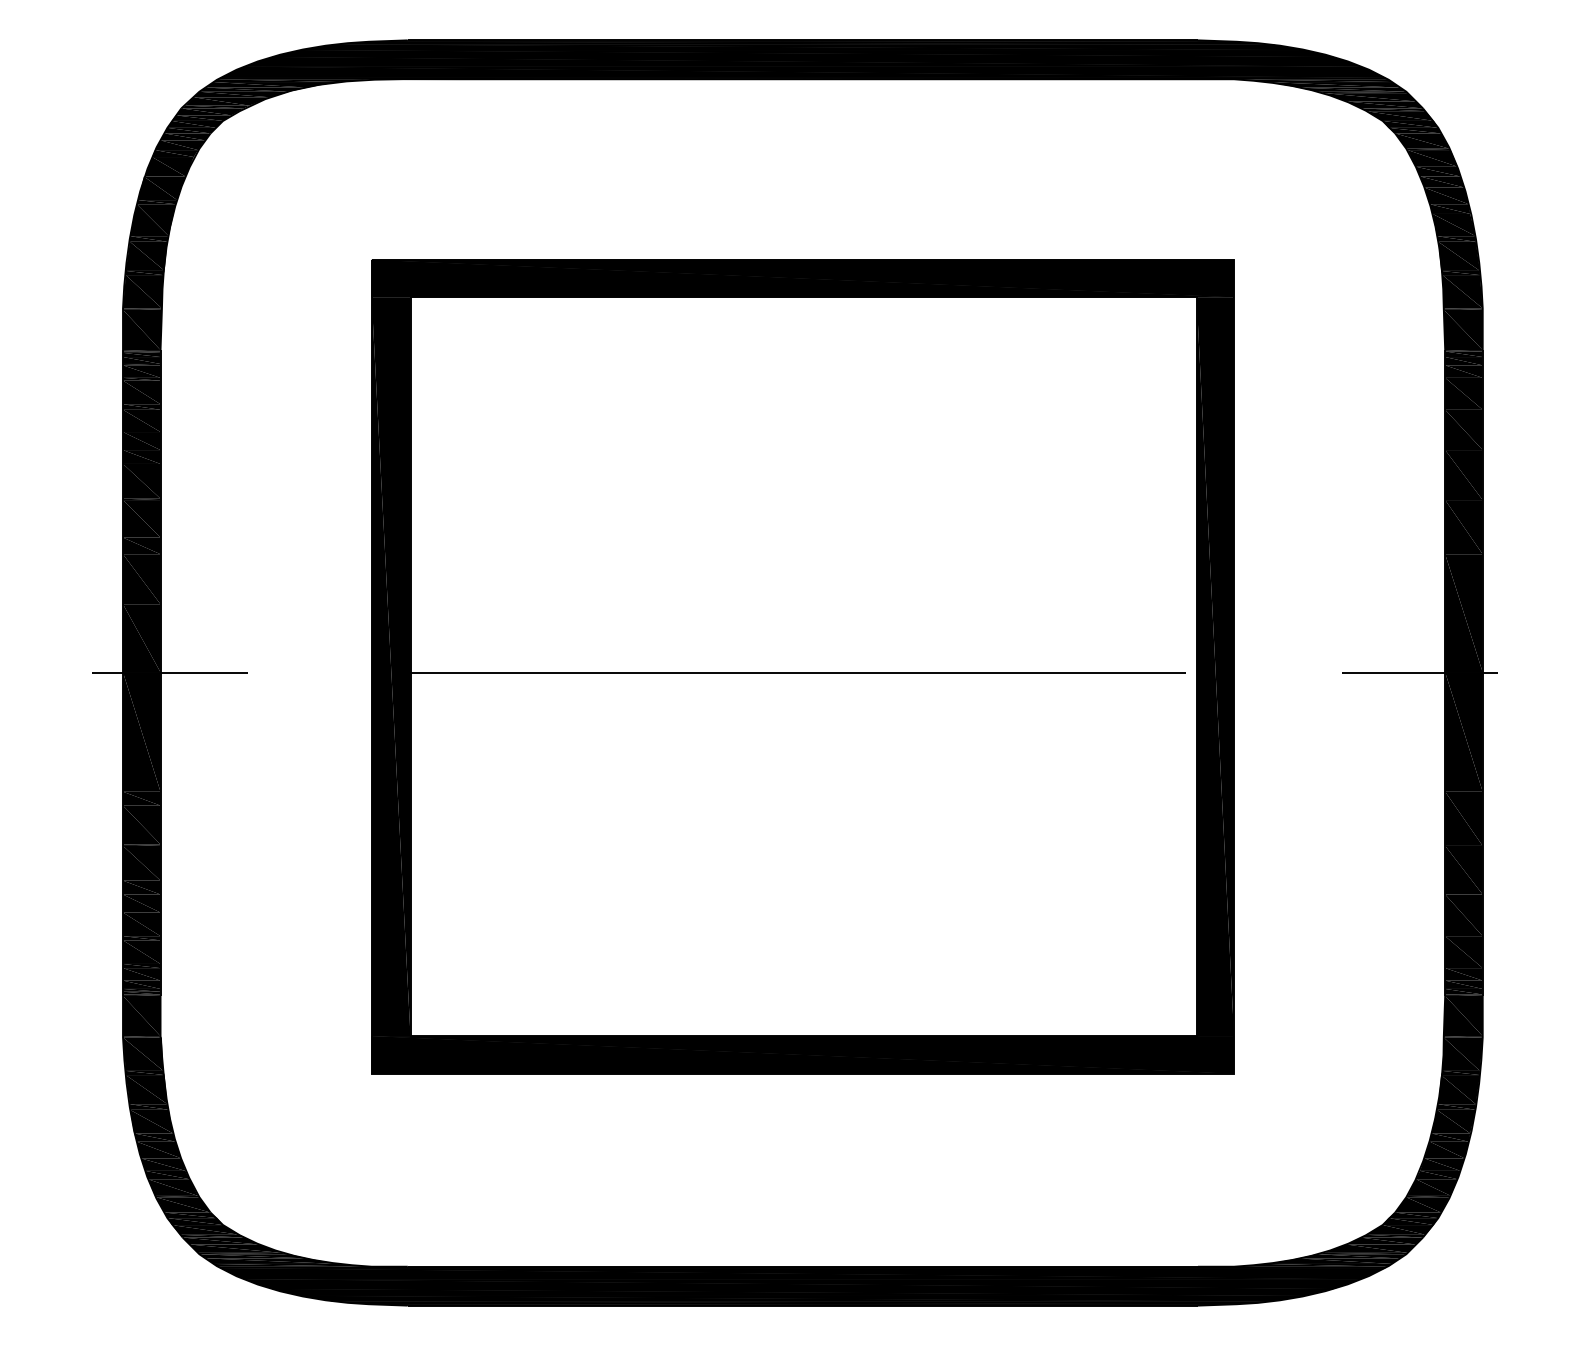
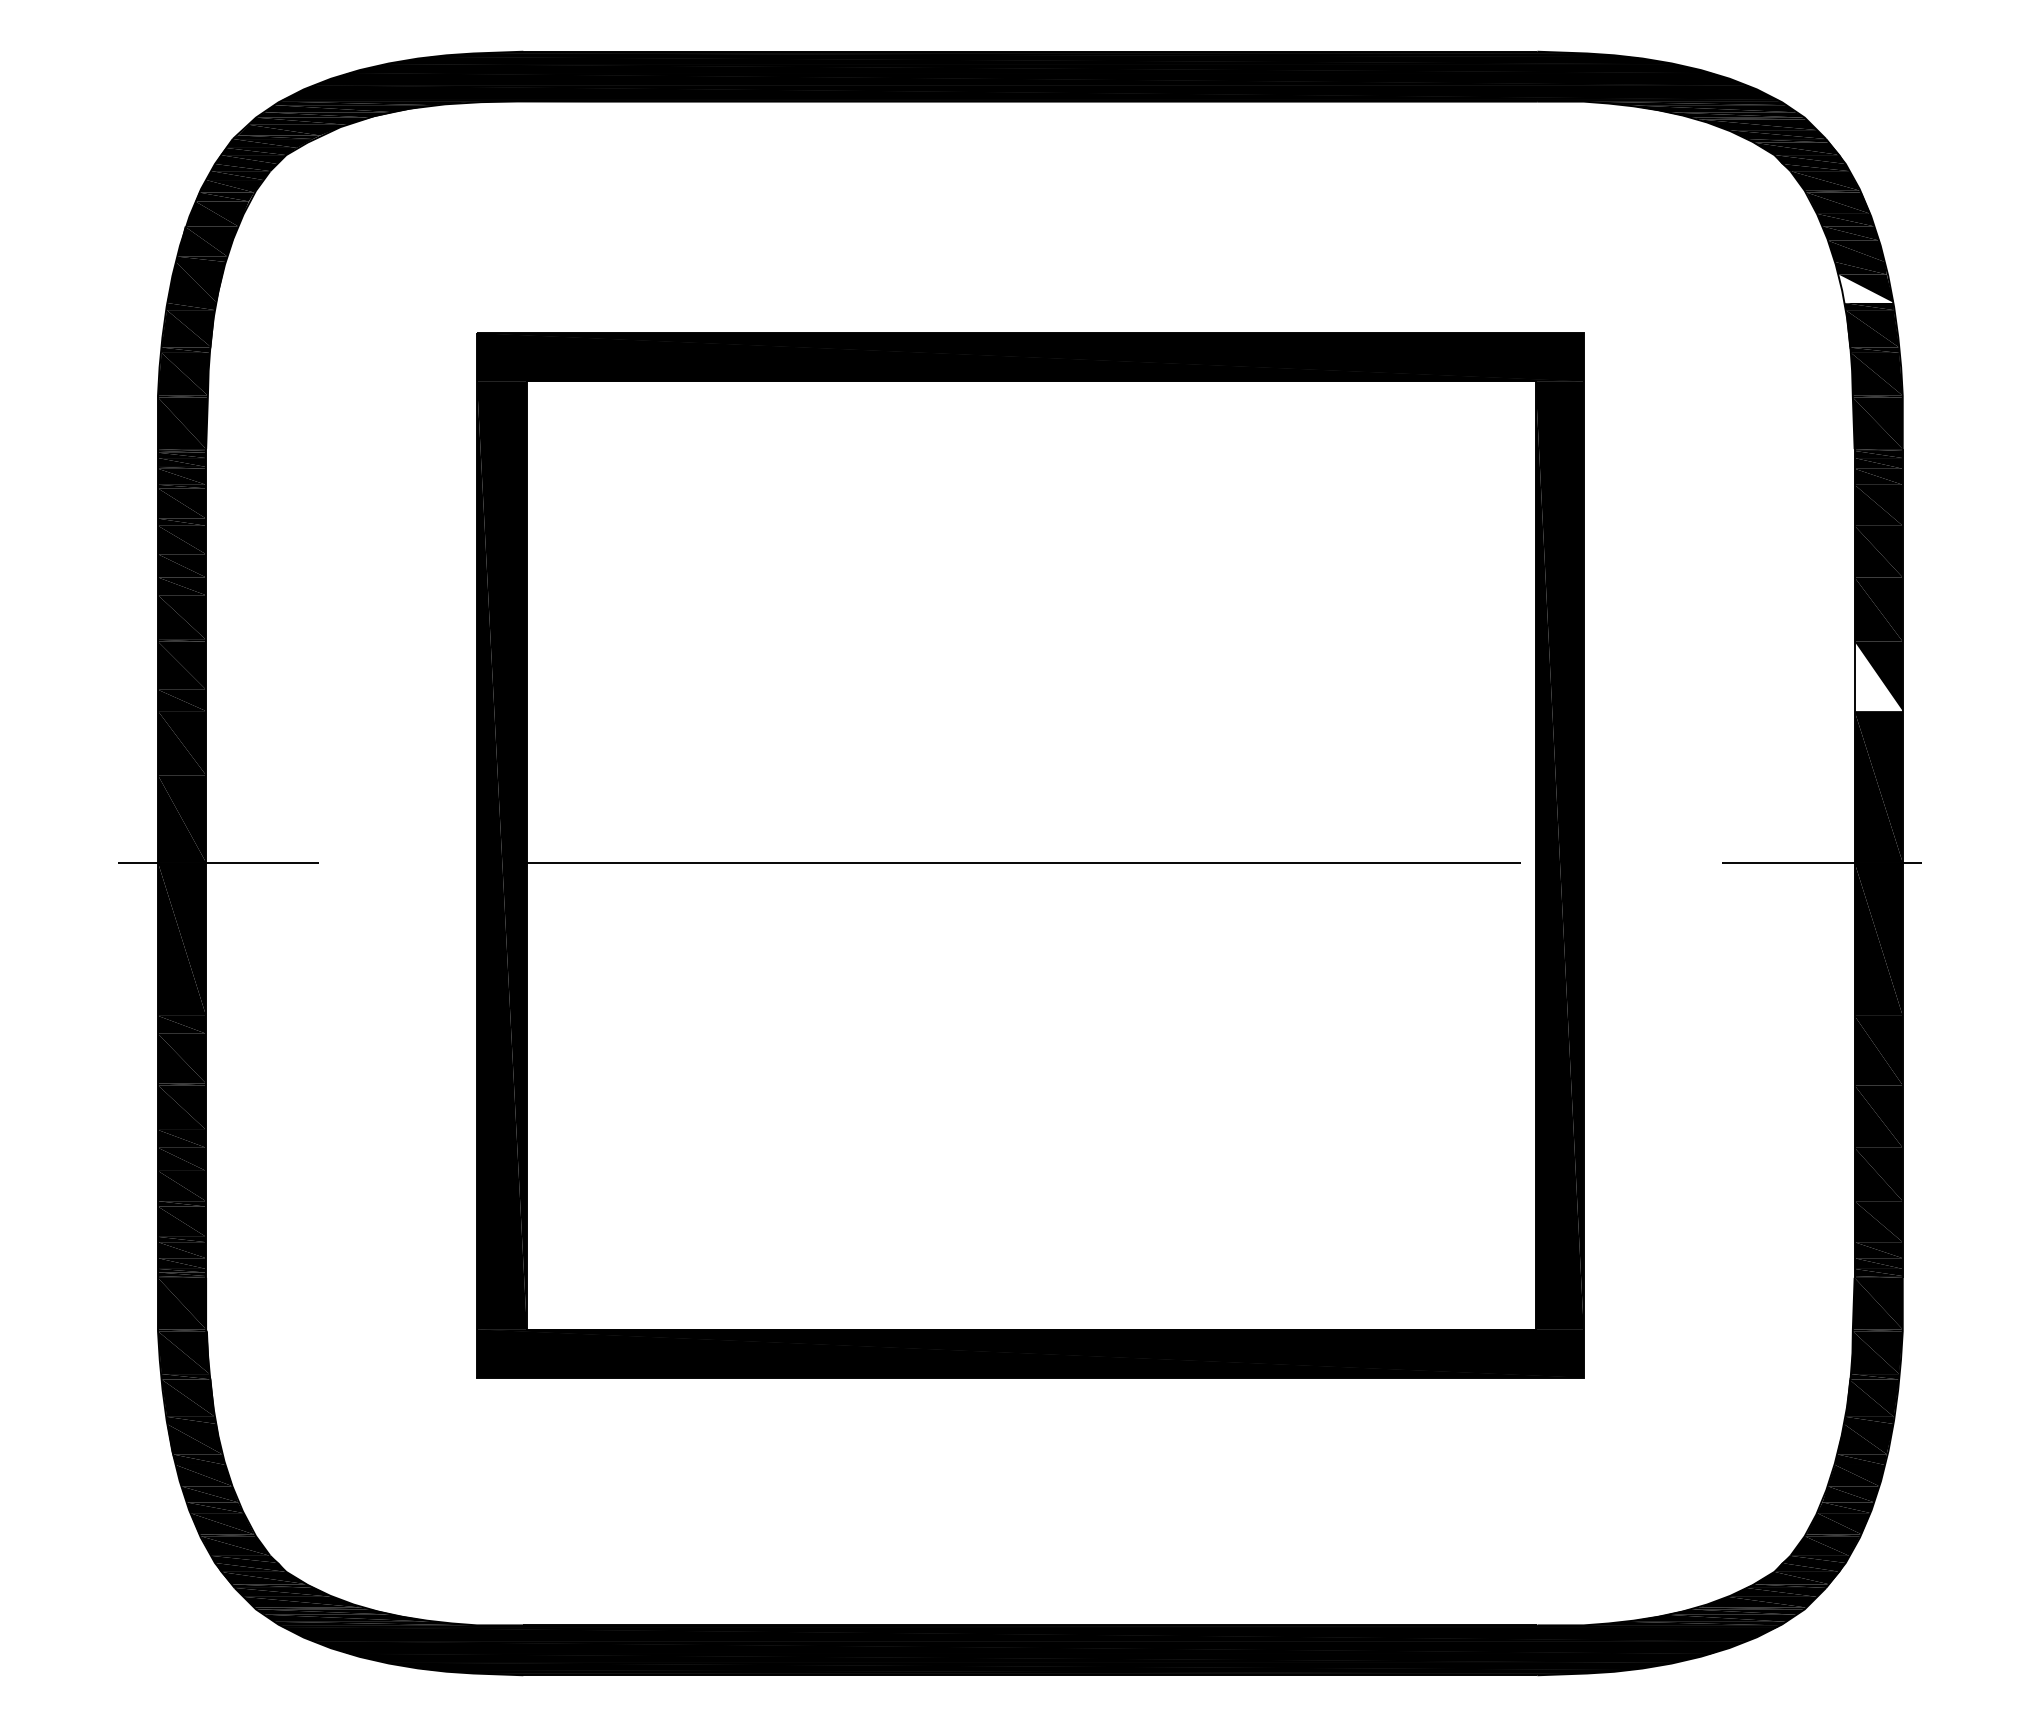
fill: (1453, 224) -> (1865, 288), removed
fill: (1463, 527) -> (1878, 676), removed

